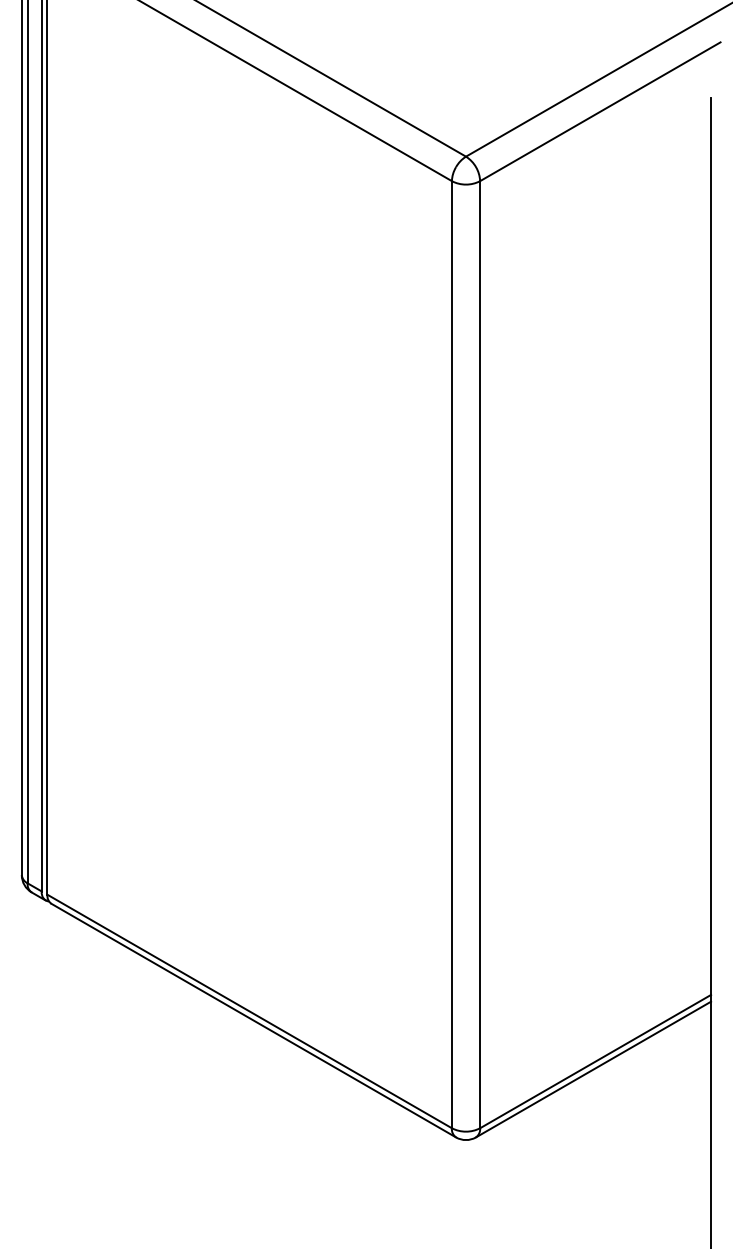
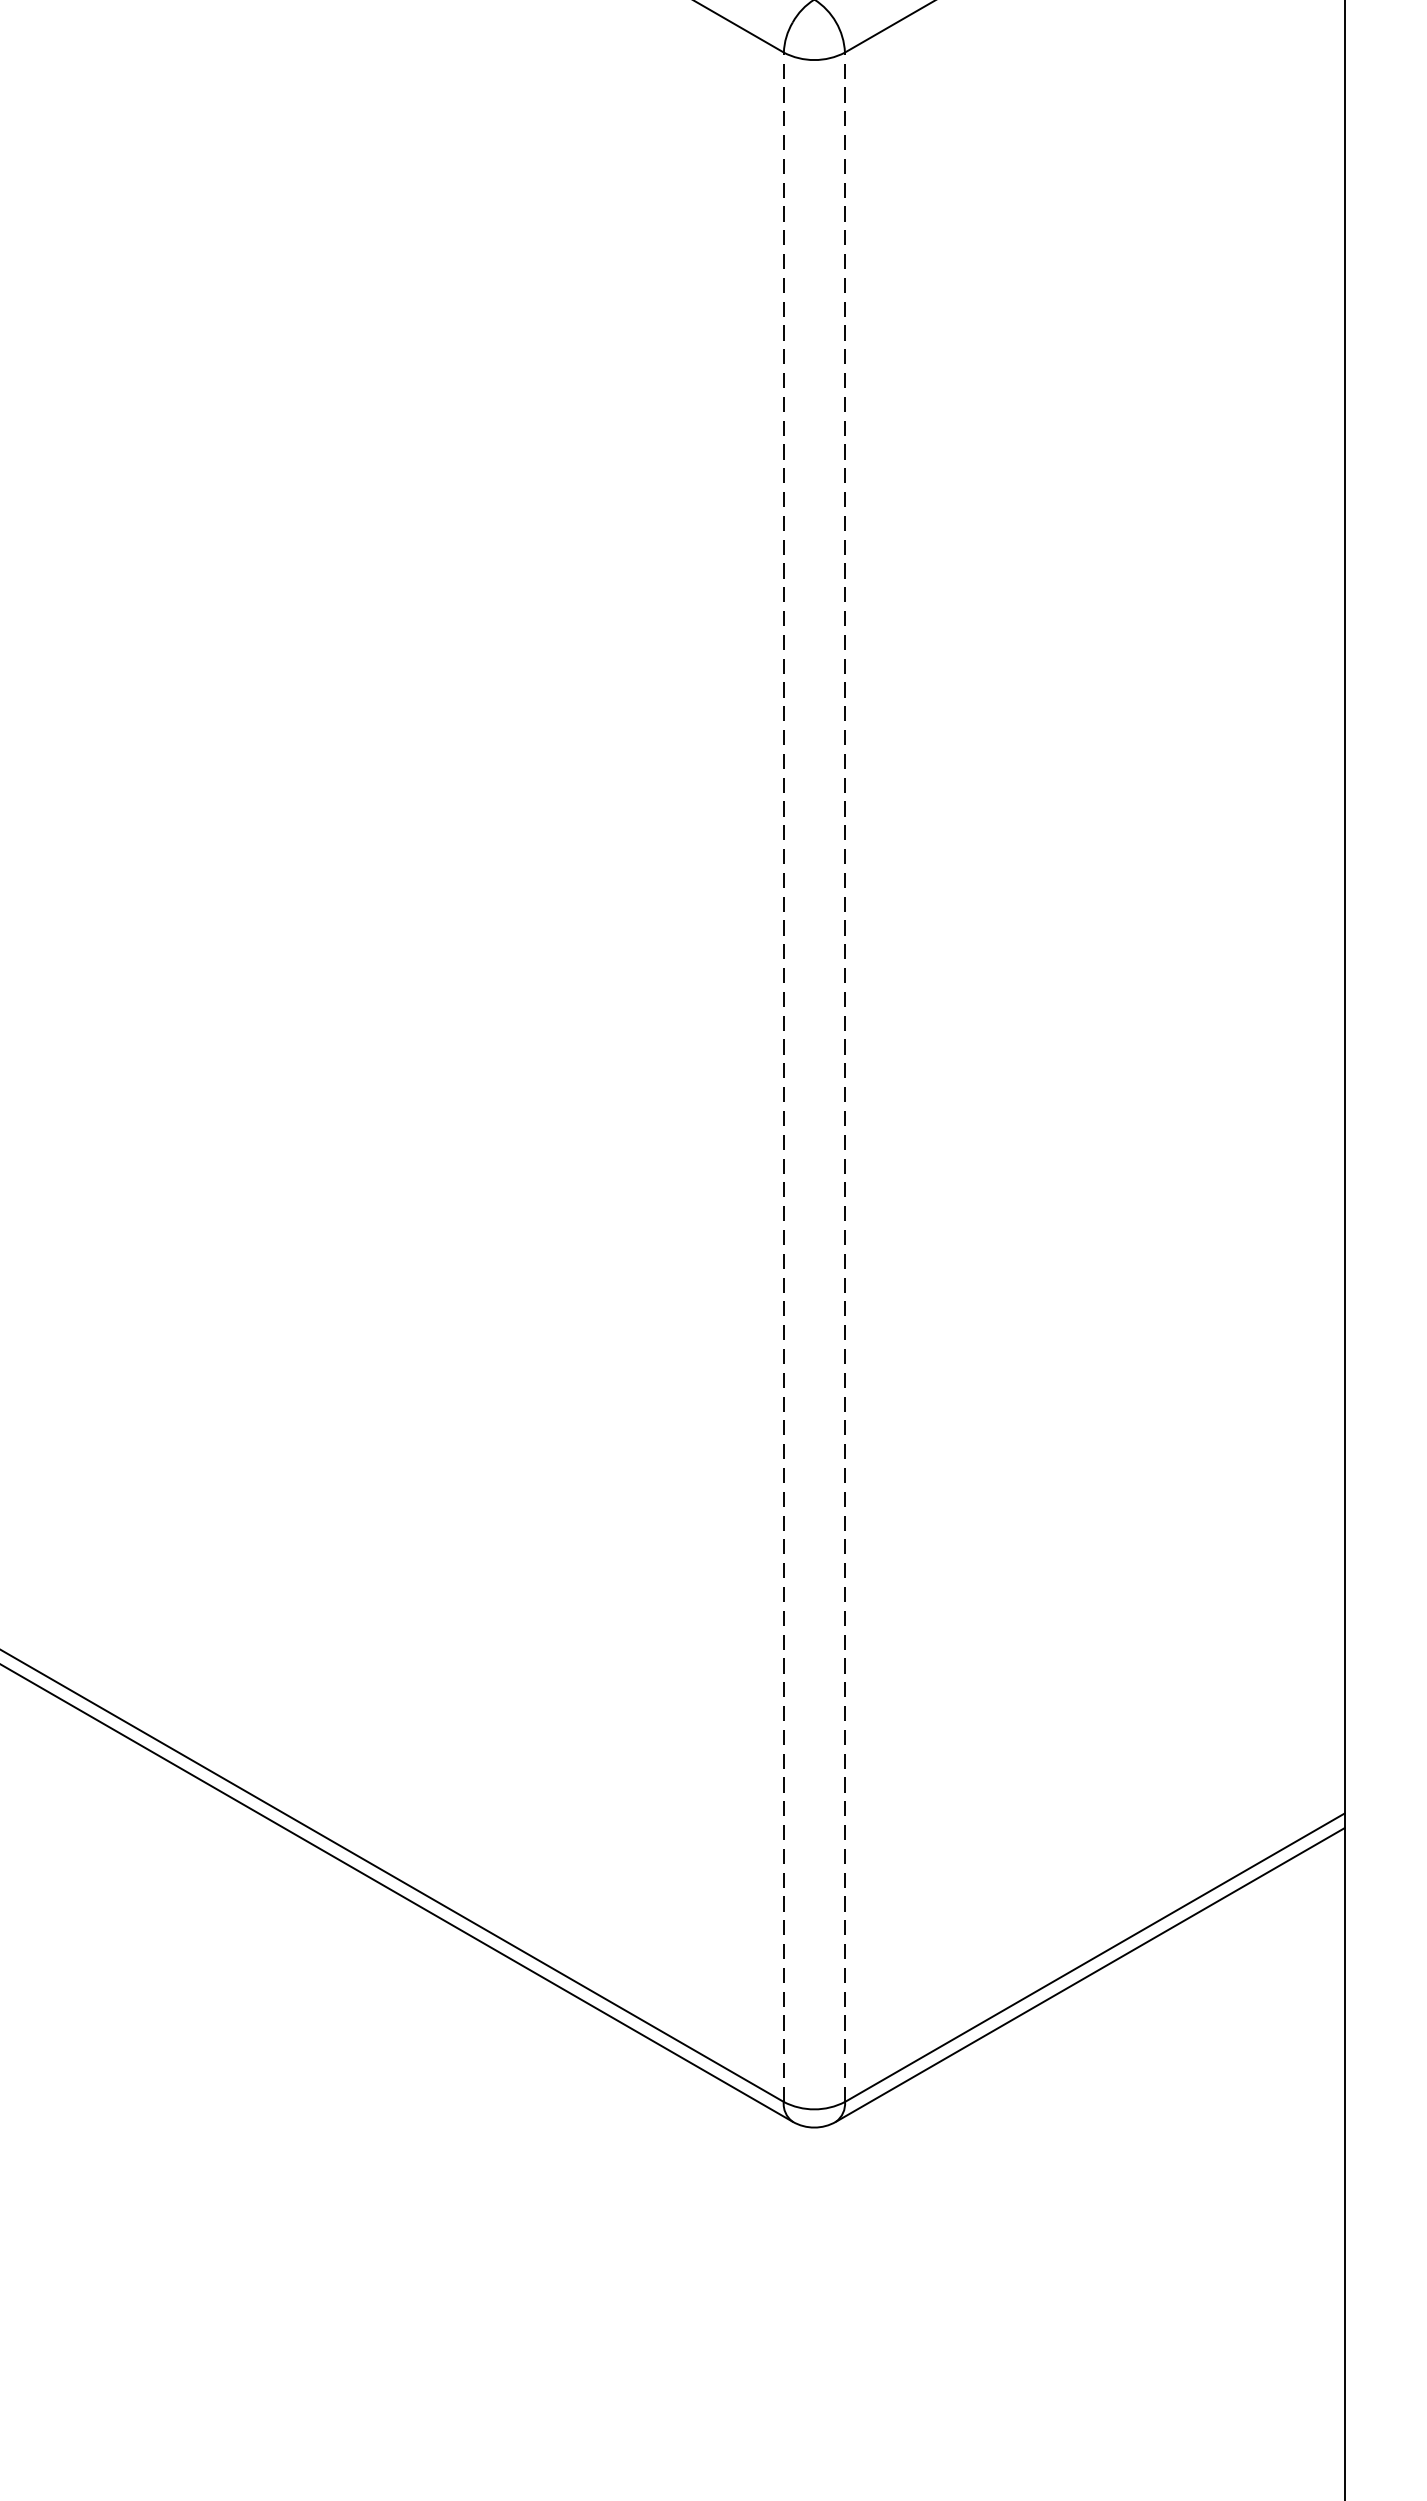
line: (451, 654) -> (782, 1076), solid -> dashed
line: (480, 654) -> (845, 1076), solid -> dashed

